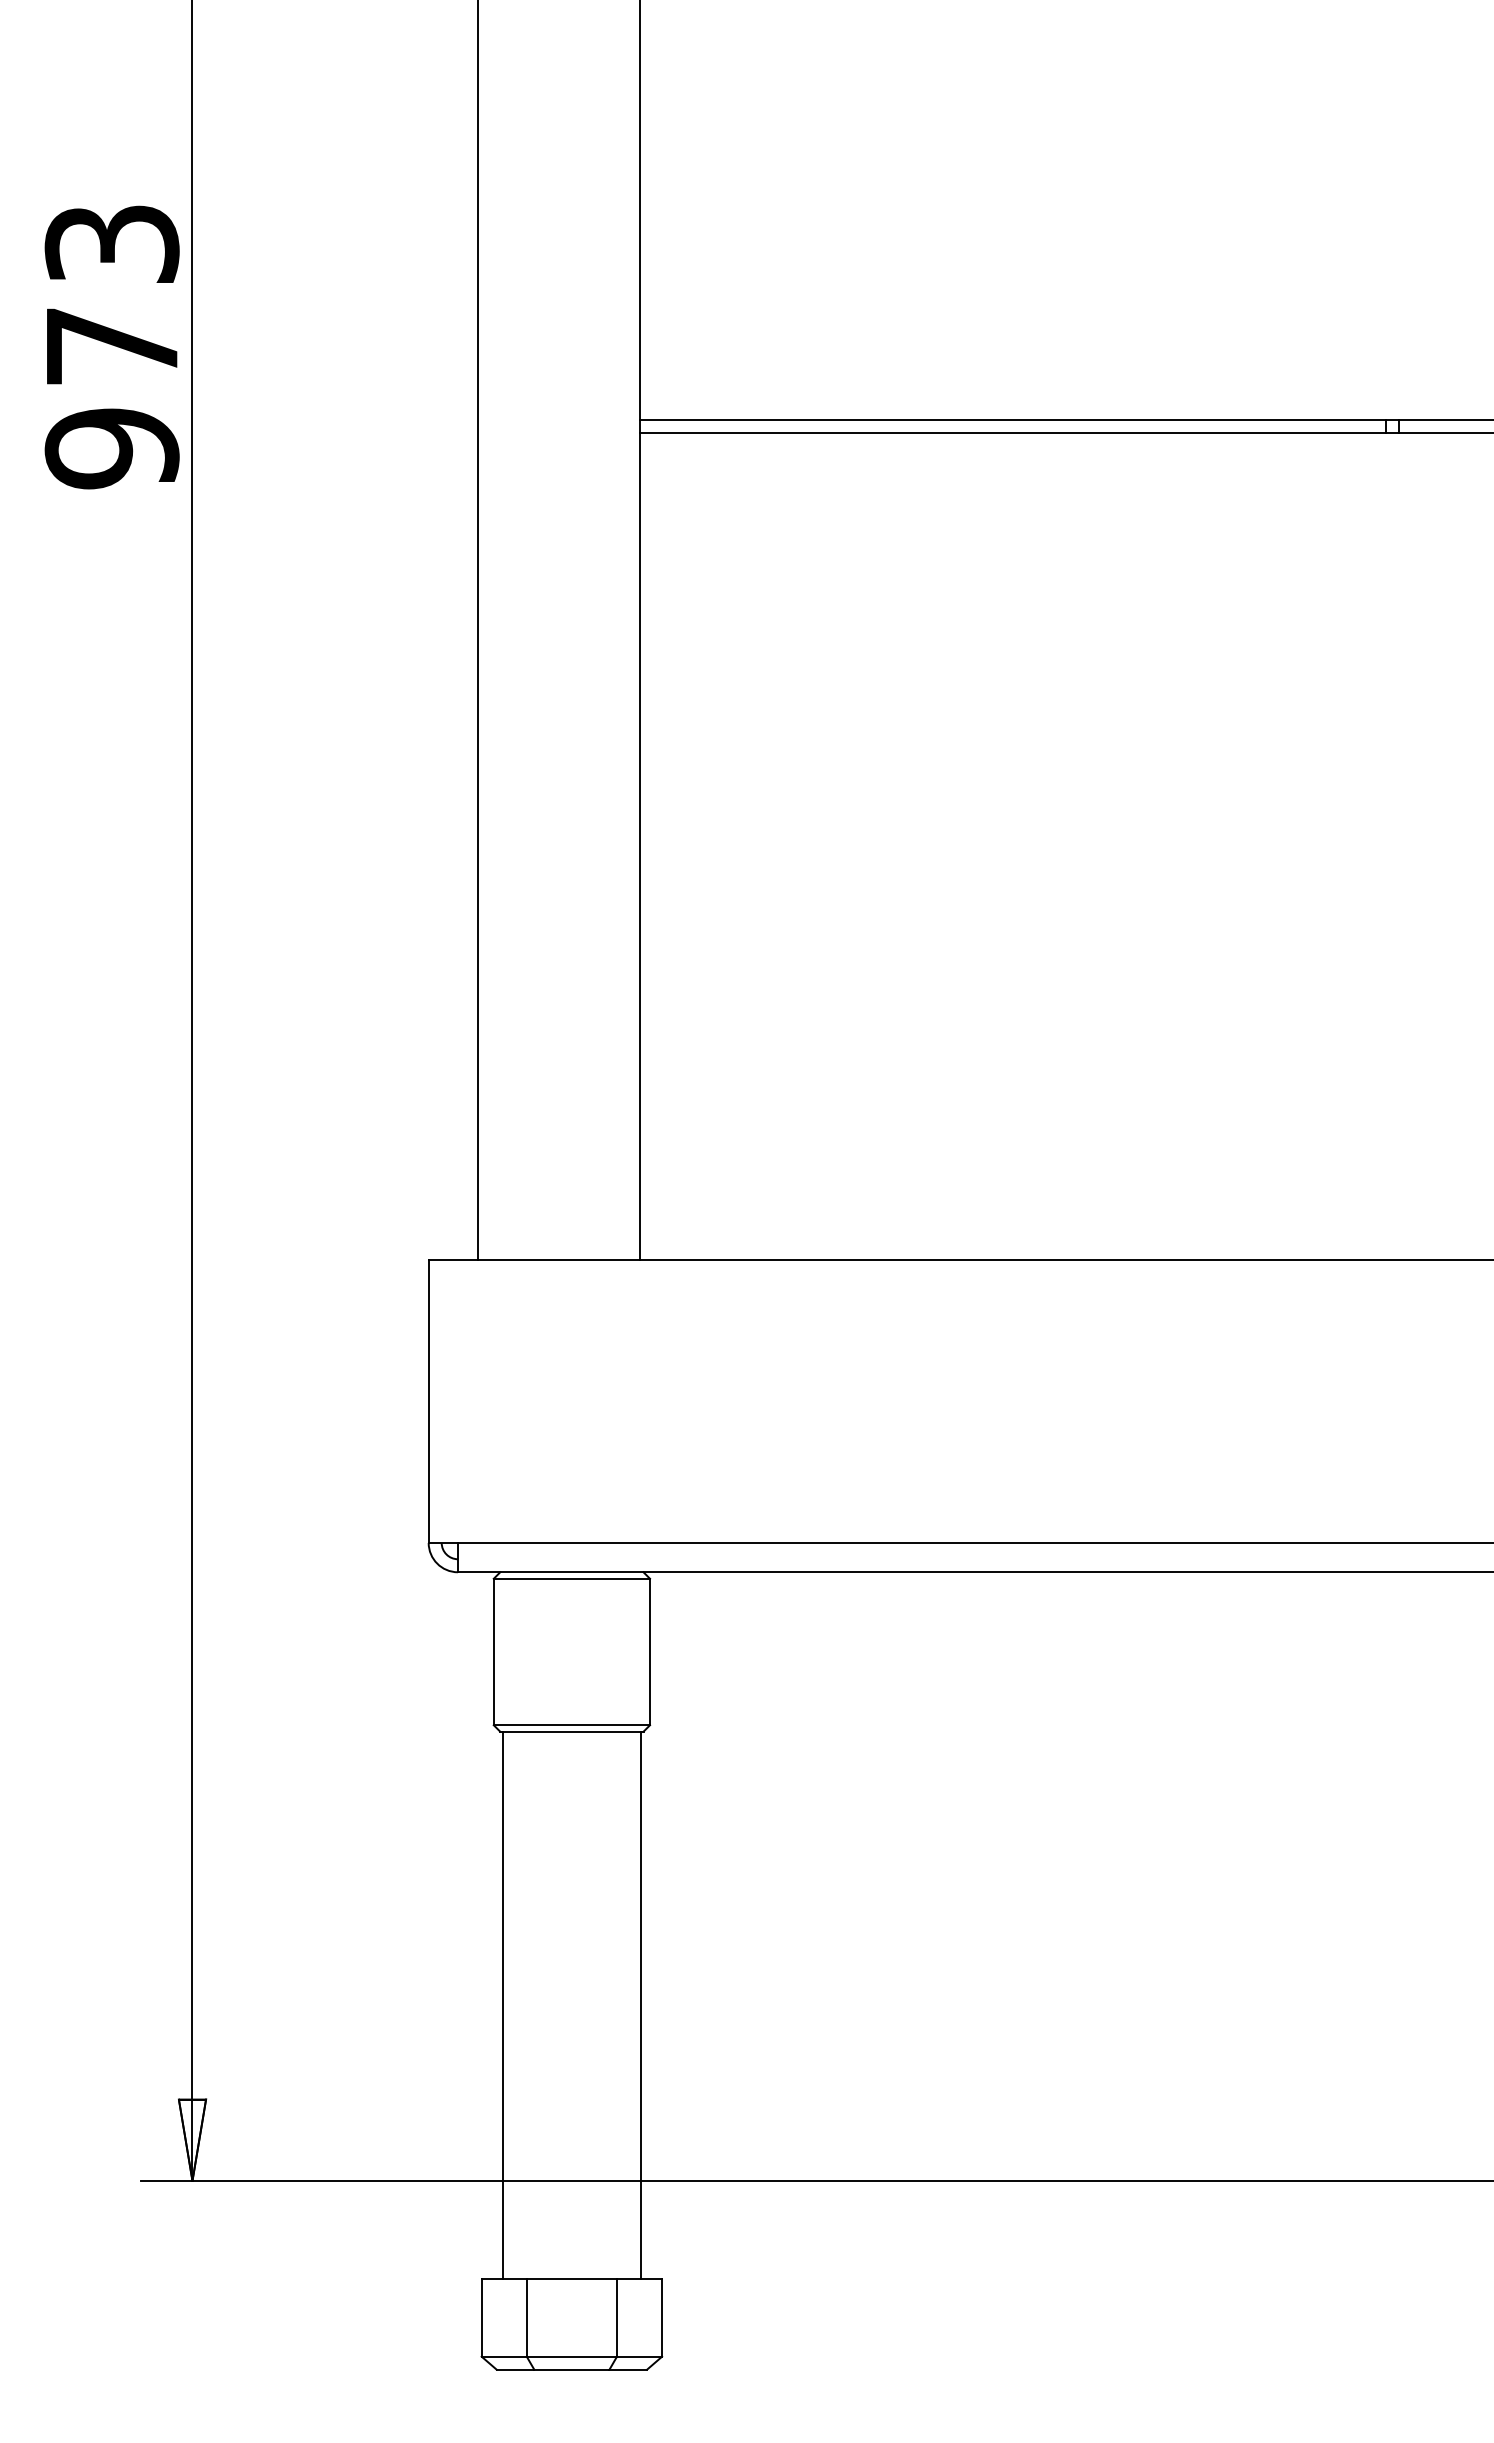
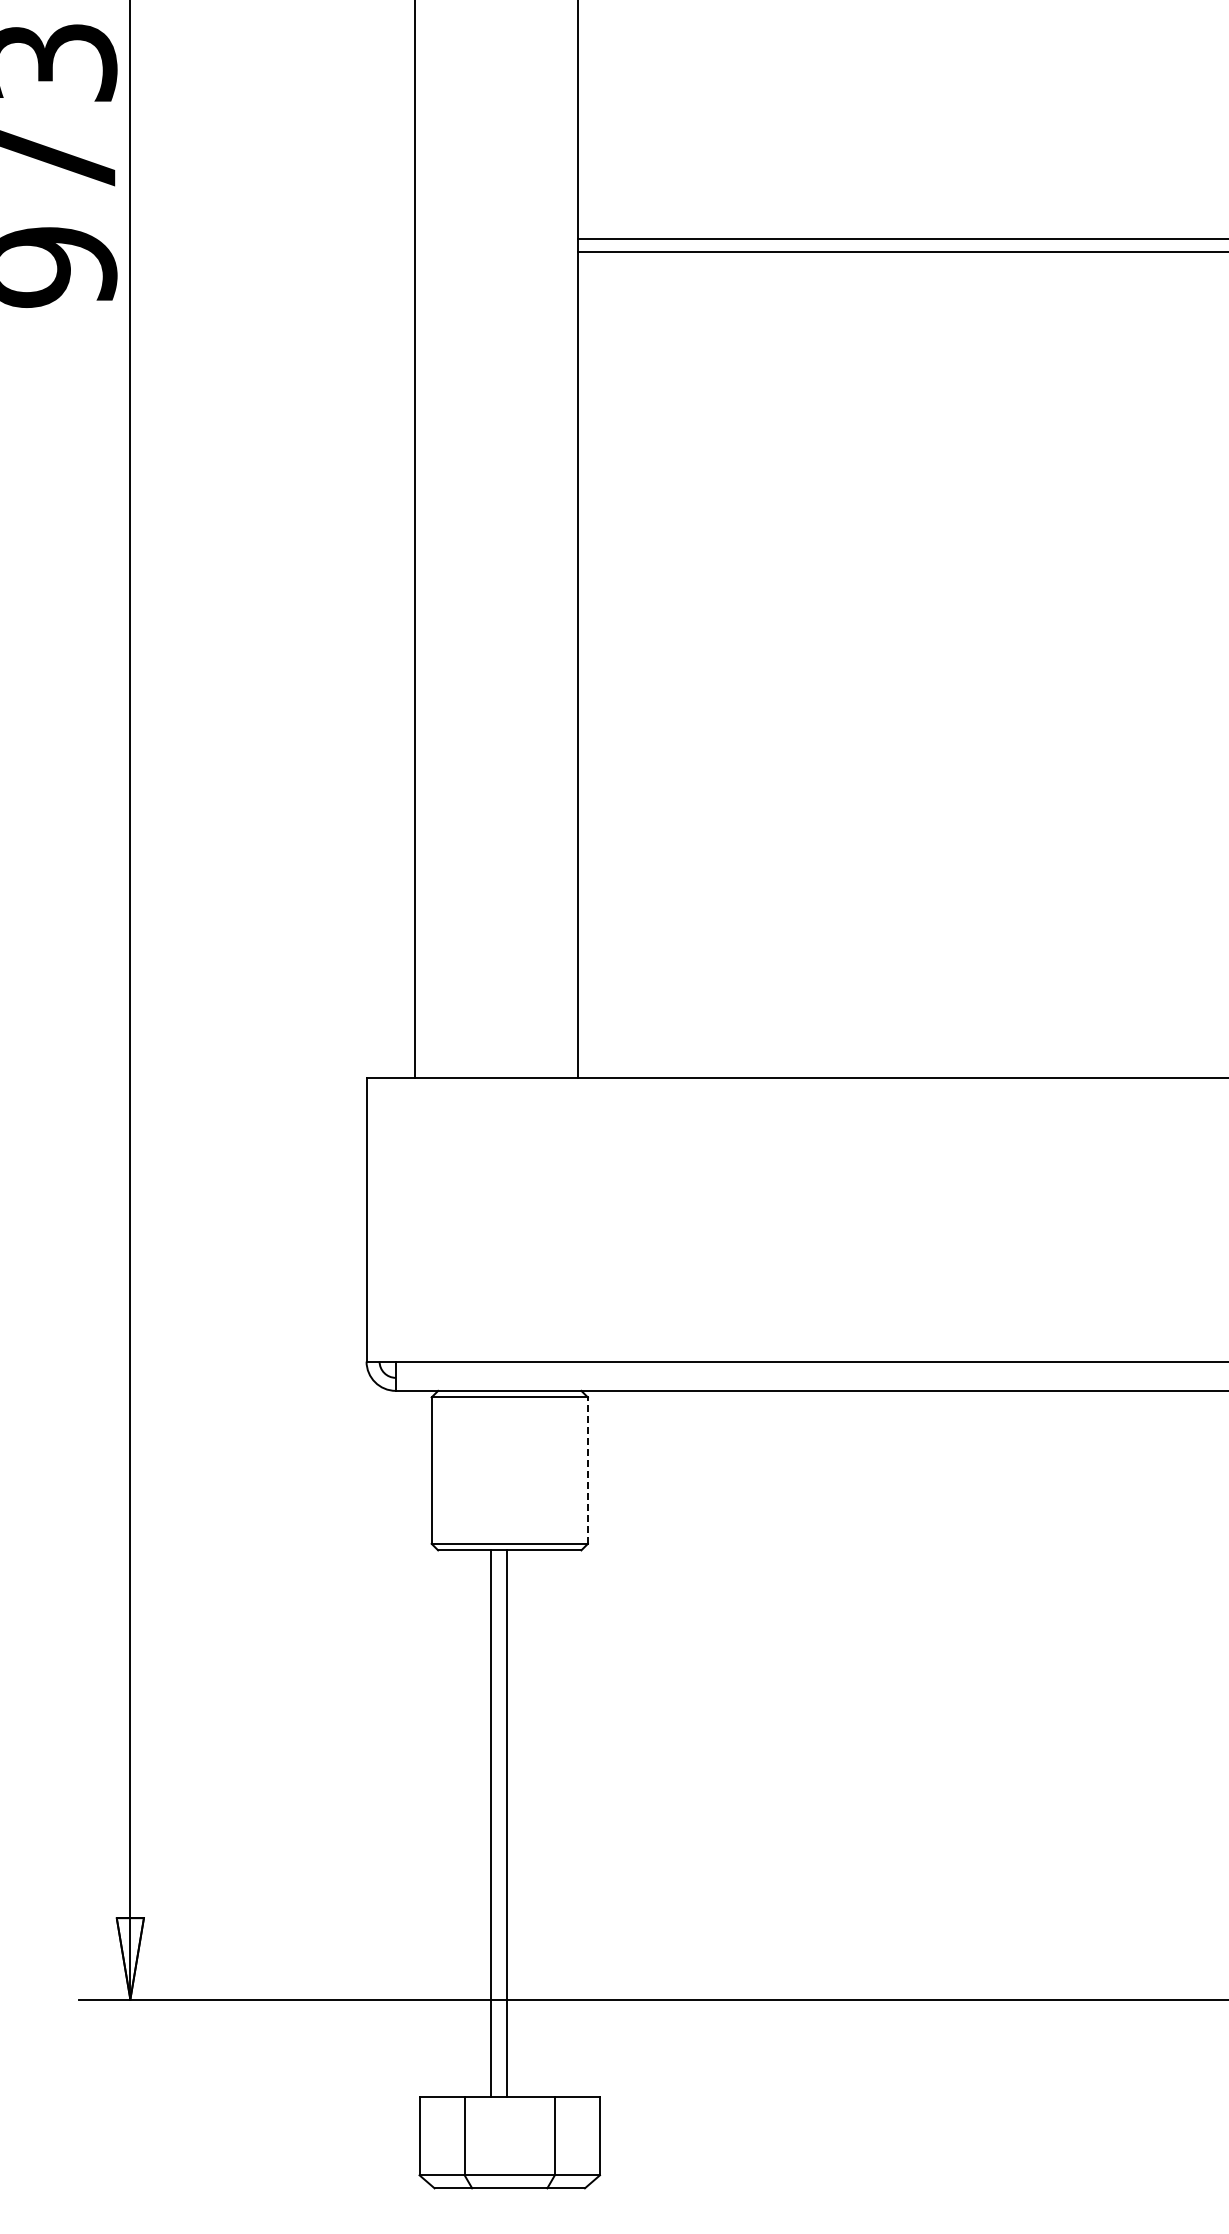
line: (650, 1651) -> (588, 1470), solid -> dashed
line: (502, 2004) -> (490, 1823), moved
line: (640, 2004) -> (506, 1823), moved

